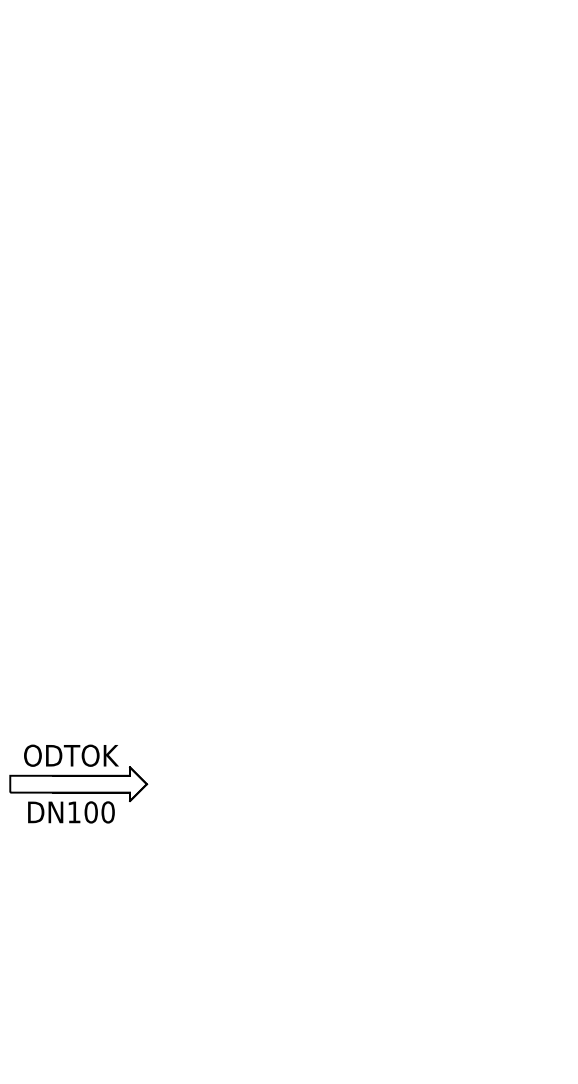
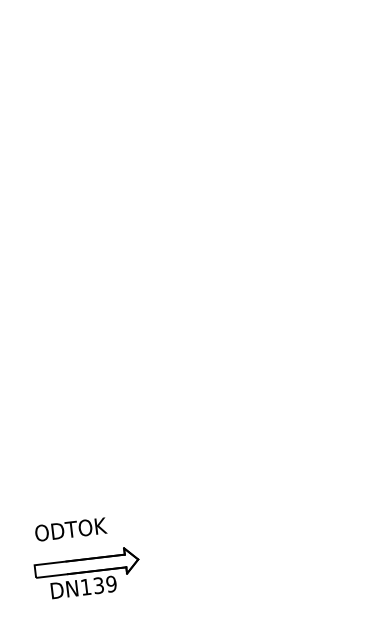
text: (71, 755) -> (71, 529), moved
text: (99, 812) -> (105, 584), DN100 -> DN139

